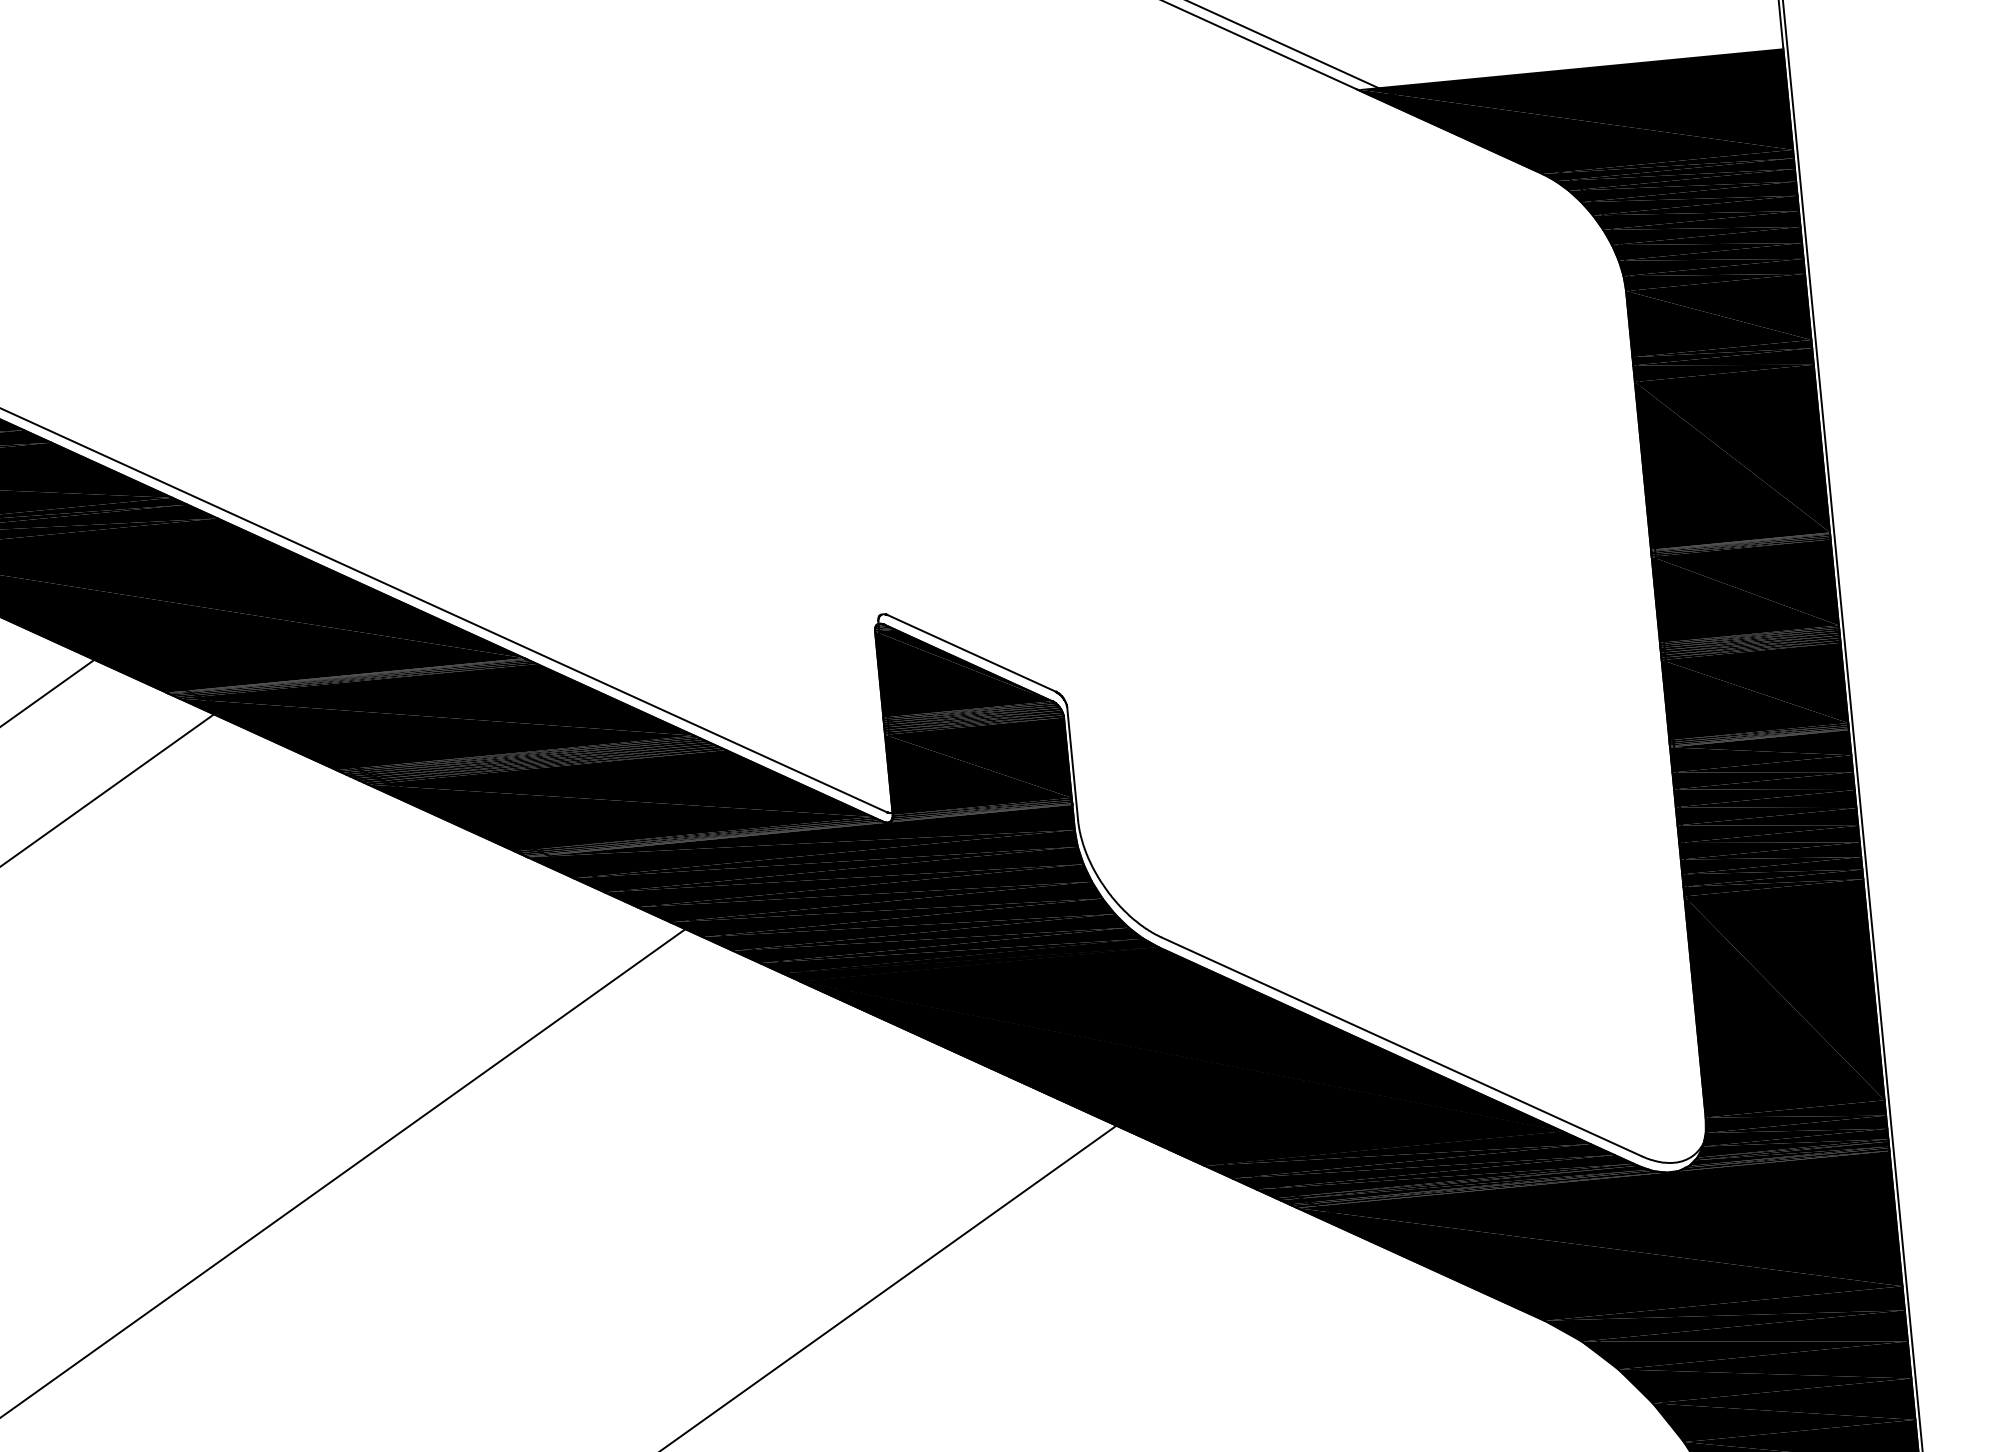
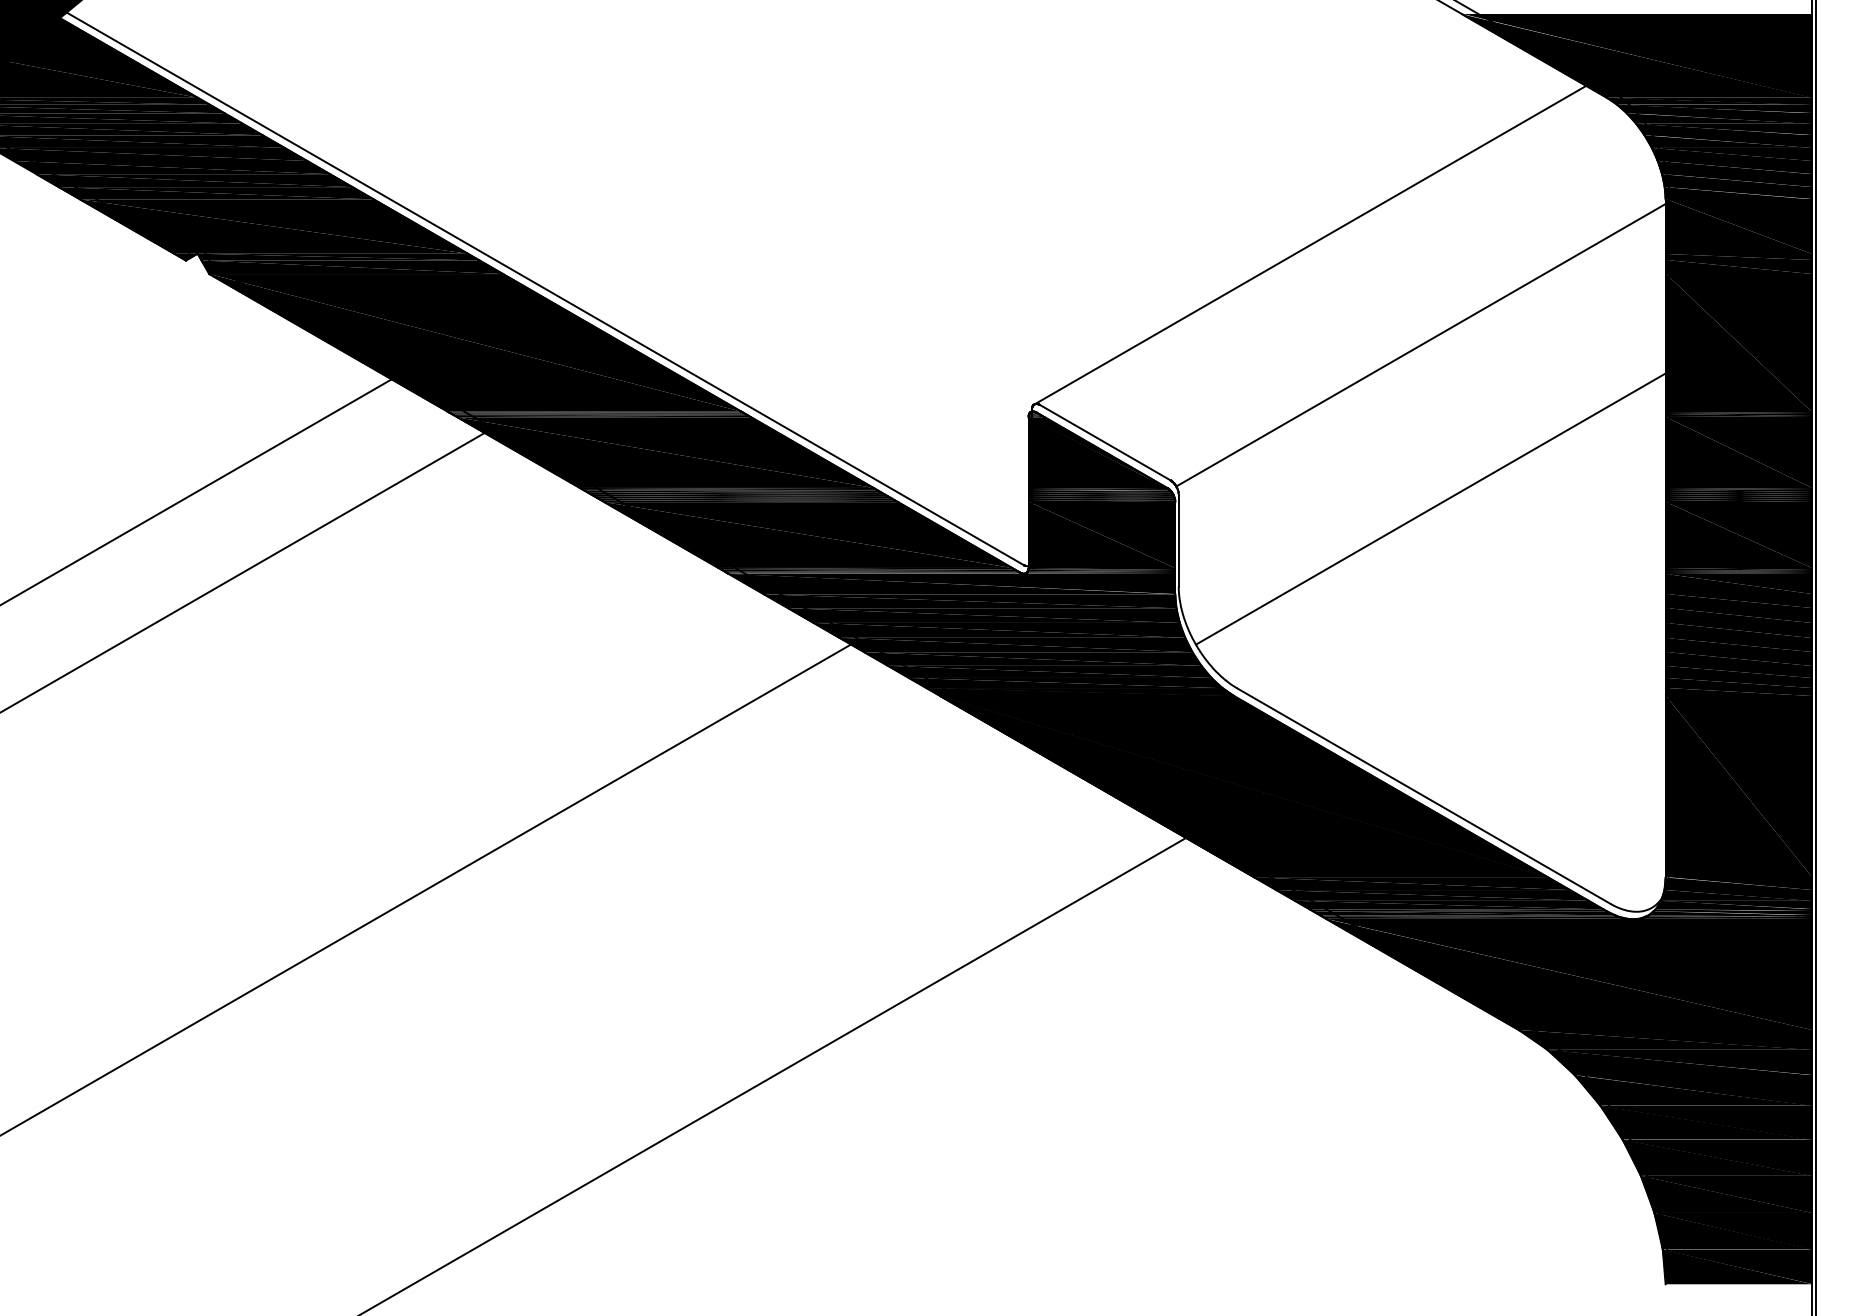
line: (1203, 384) -> (1314, 242), added
line: (1346, 496) -> (1422, 344), added
line: (1378, 693) -> (1432, 507), added

